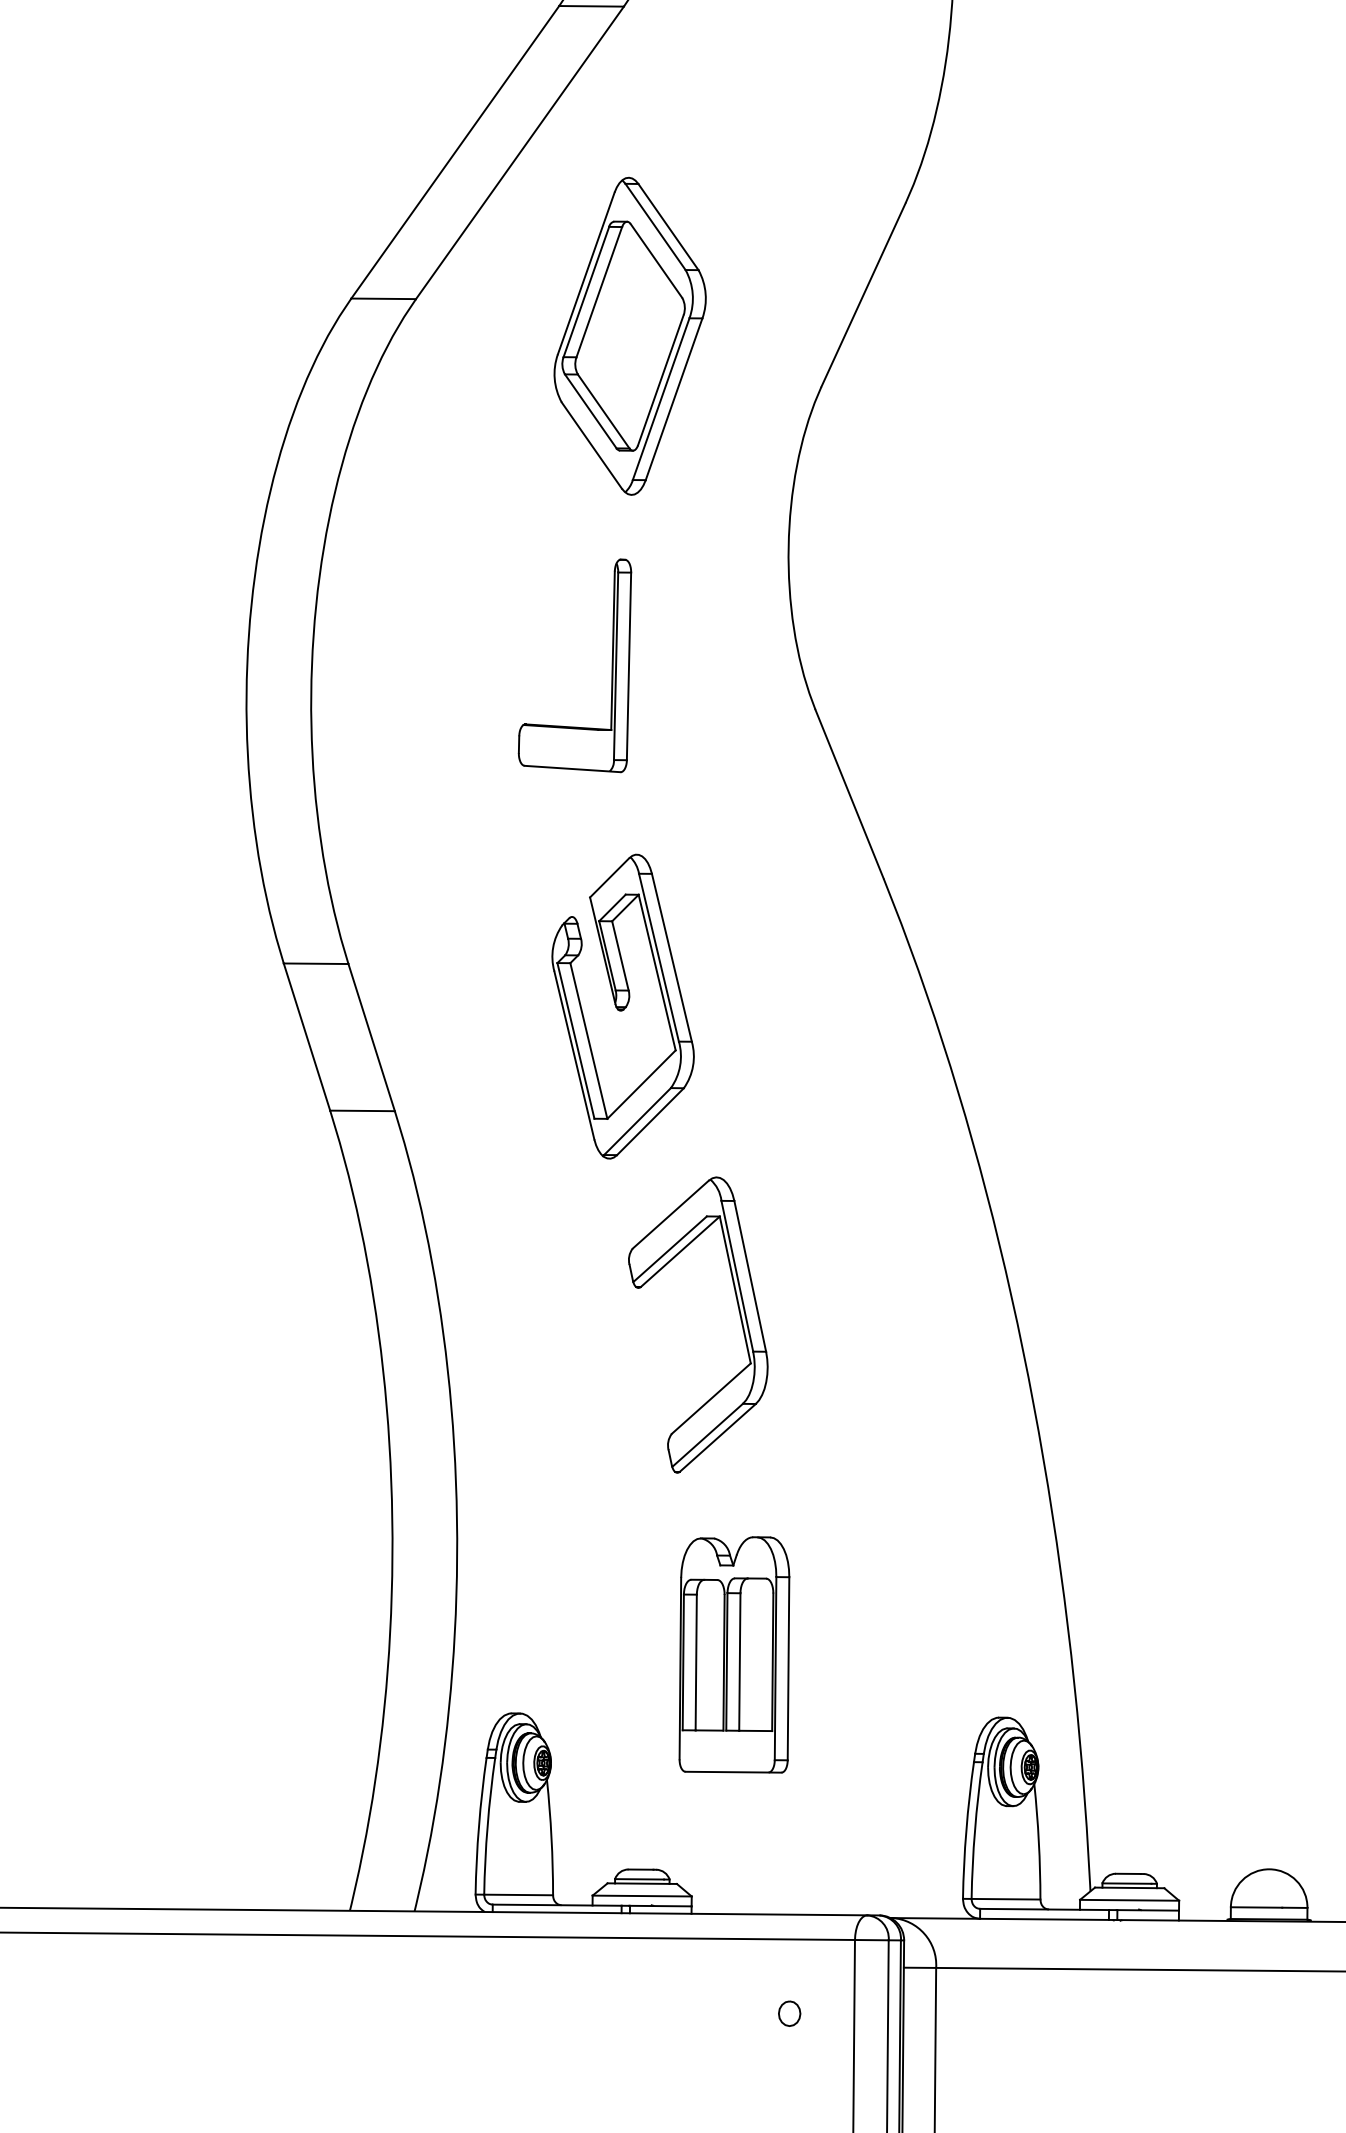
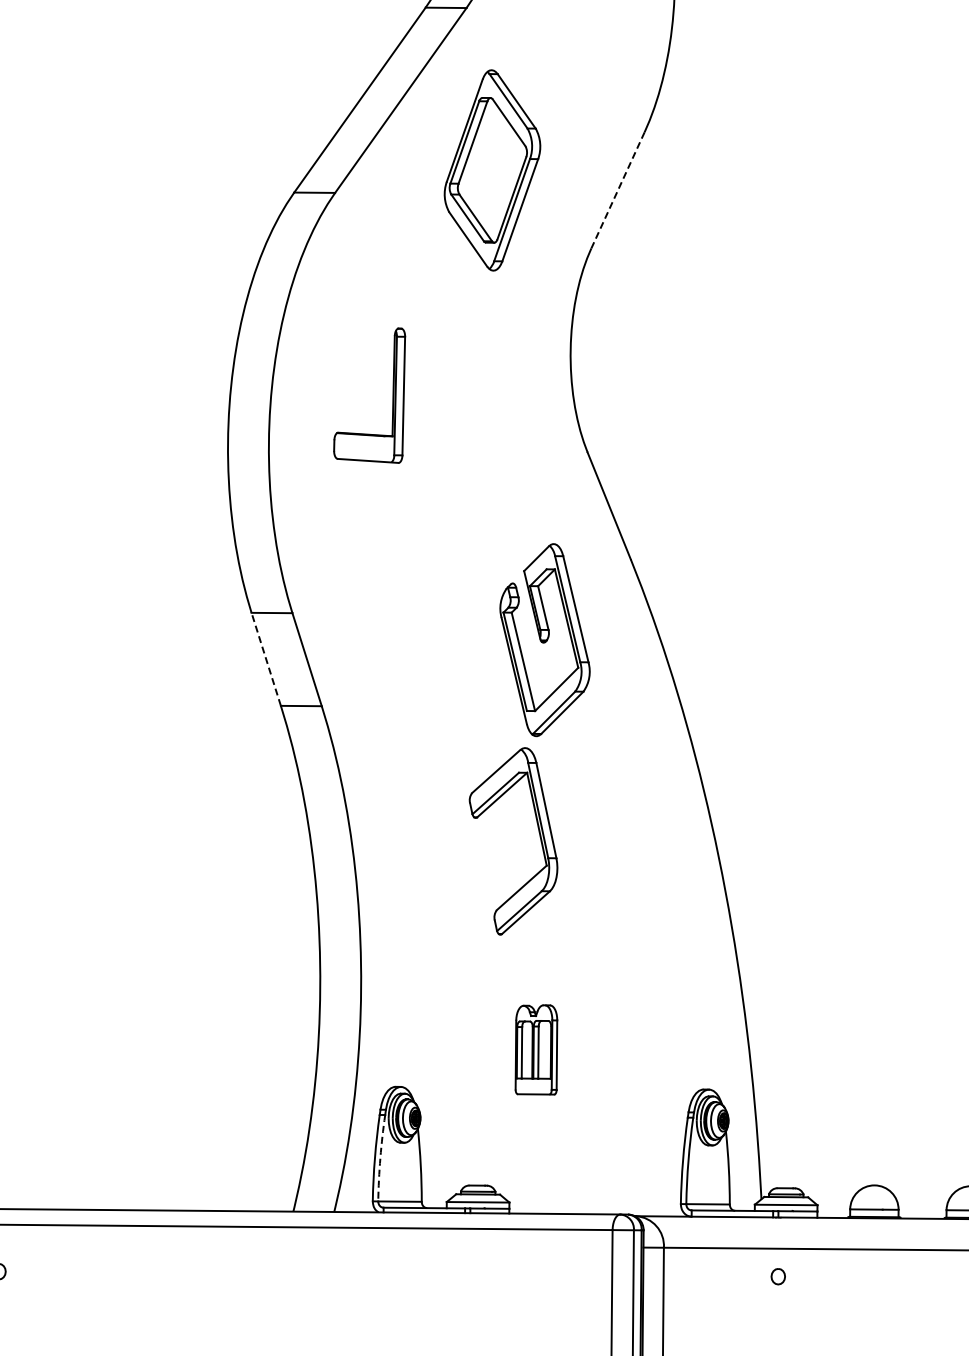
line: (864, 295) -> (618, 190), solid -> dashed
part: (630, 336) -> (492, 170), moved
part: (611, 665) -> (392, 395), moved
part: (622, 1007) -> (544, 640), moved
line: (307, 1037) -> (266, 659), solid -> dashed
part: (734, 1654) -> (536, 1049), size x0.6
arc: (487, 1826) -> (380, 1158), solid -> dashed
part: (788, 2013) -> (777, 1276), moved

